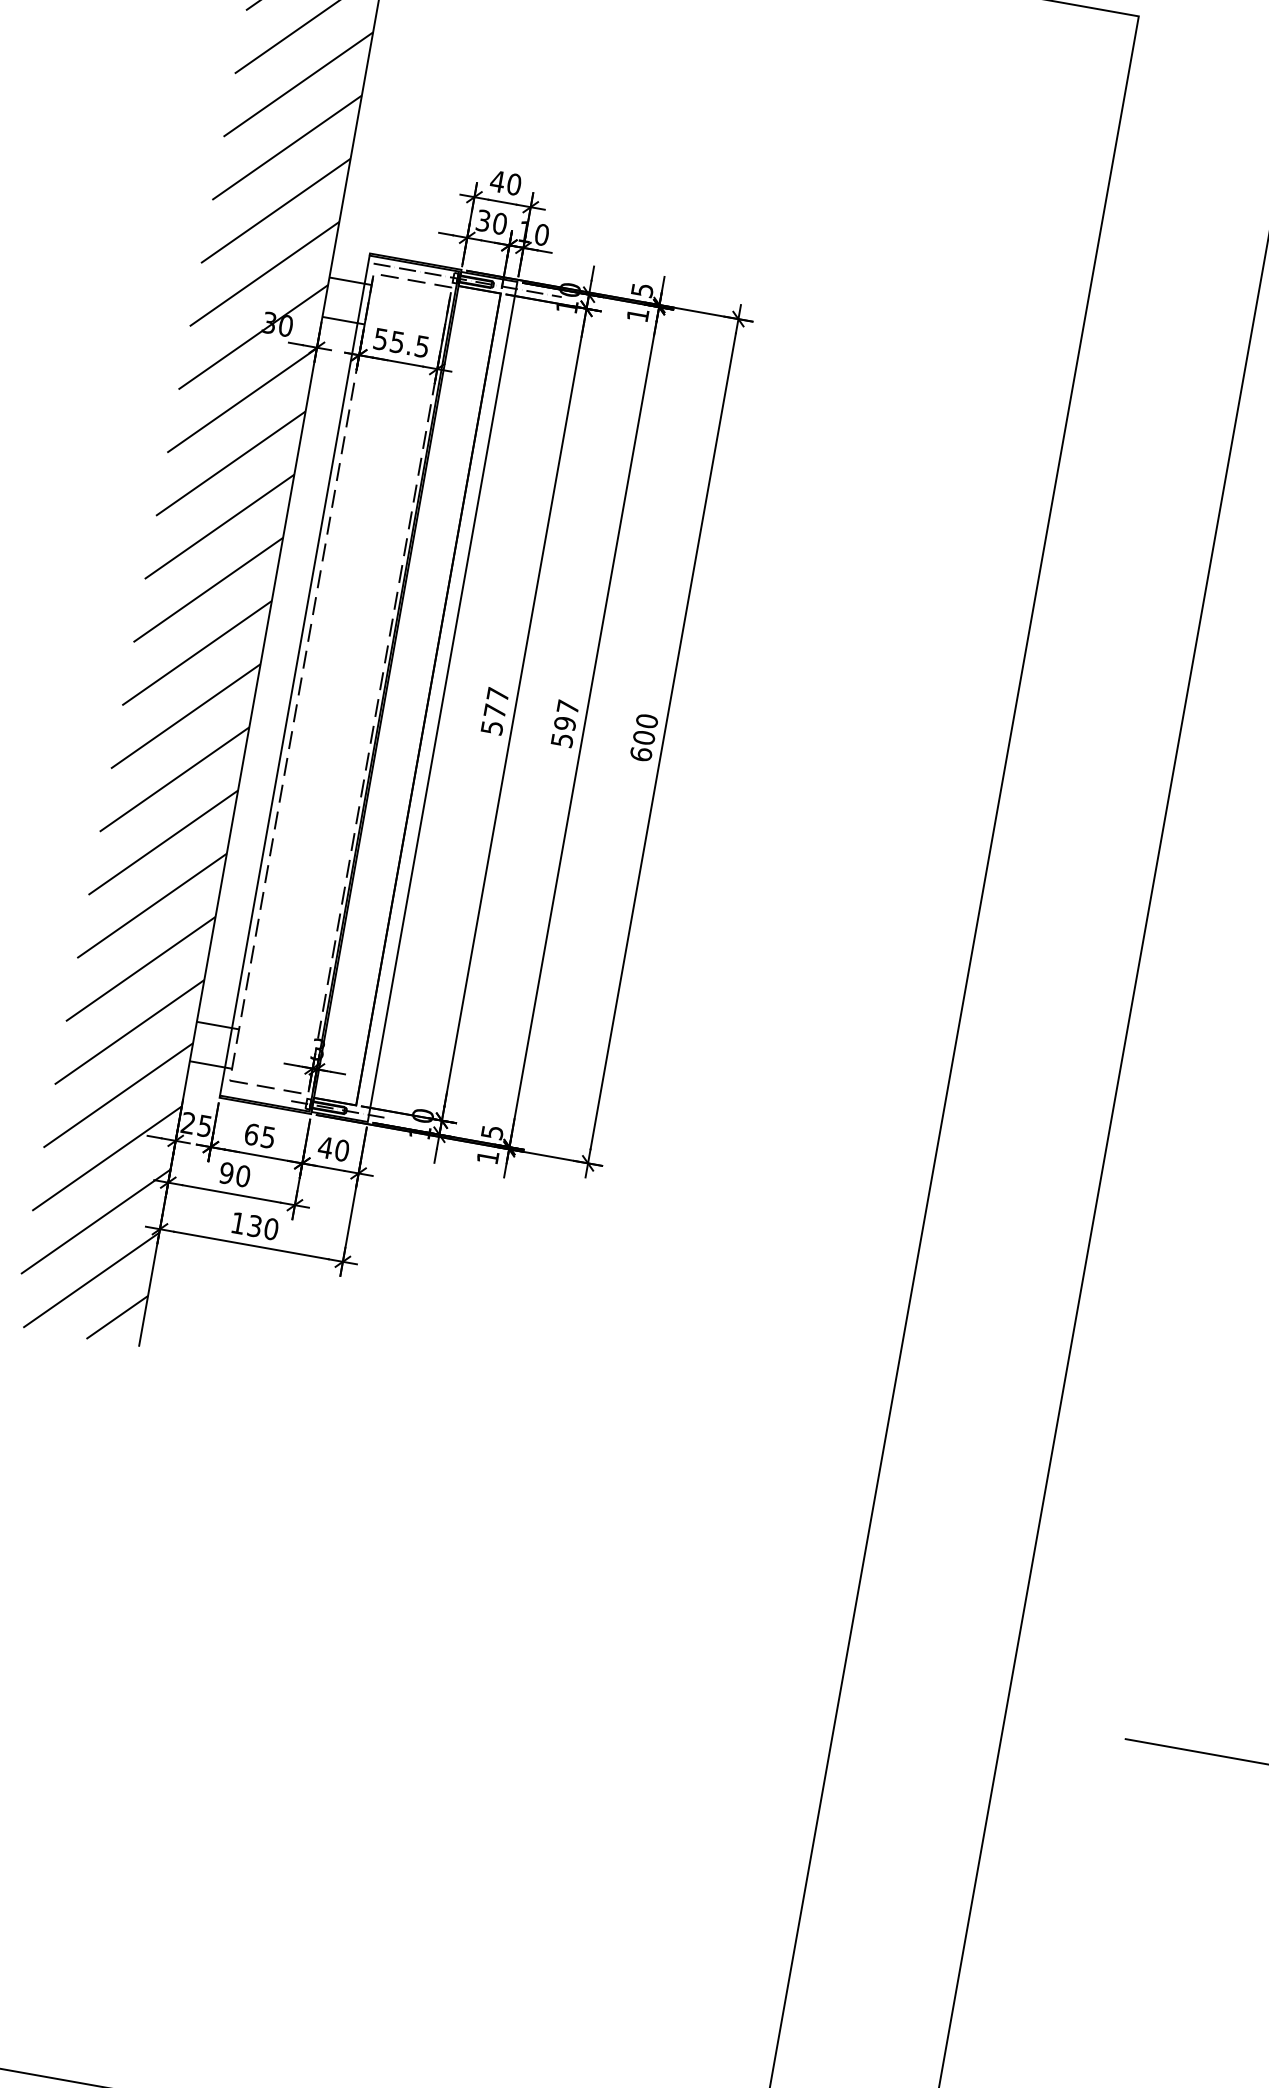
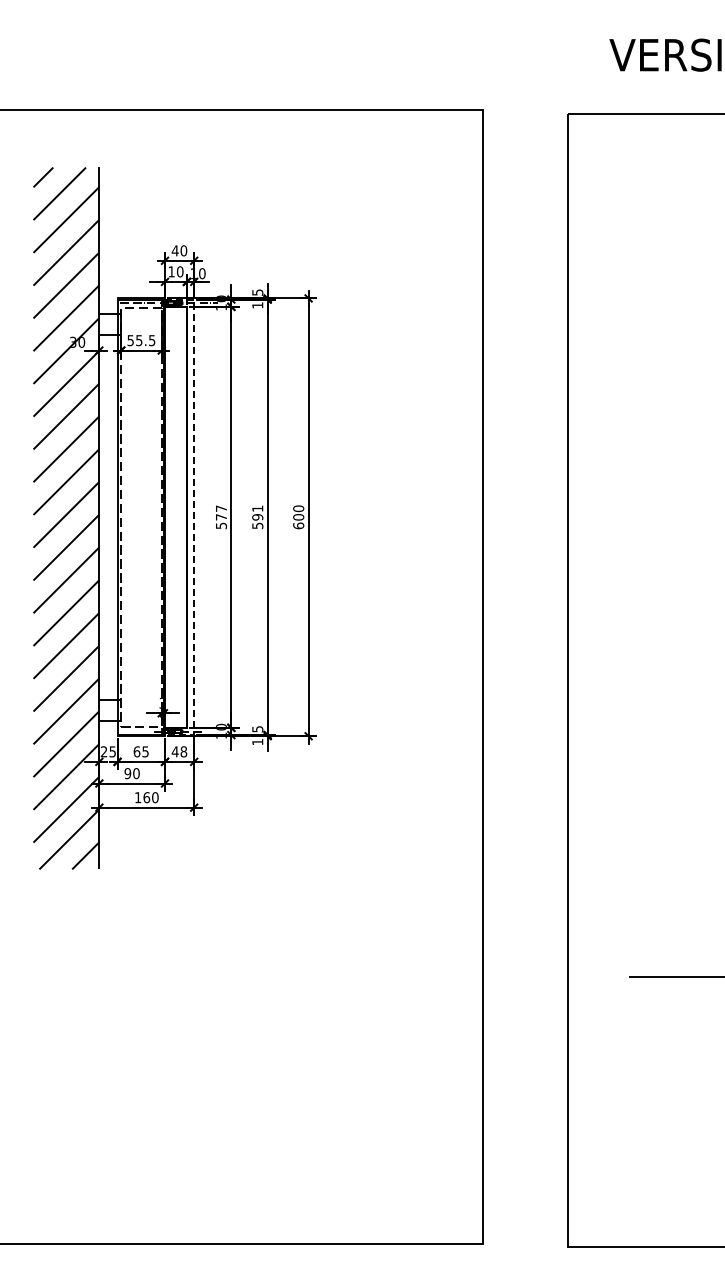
text: (483, 220) -> (171, 271), 30 -> 10
line: (443, 702) -> (194, 517), solid -> dashed
text: (567, 706) -> (257, 508), 597 -> 591
text: (341, 1149) -> (183, 751), 40 -> 48
text: (254, 1225) -> (146, 797), 130 -> 160

